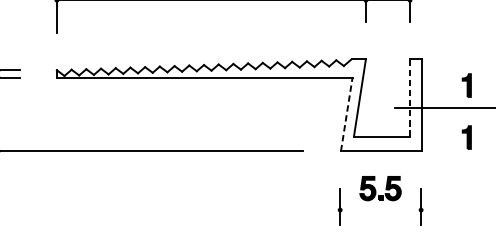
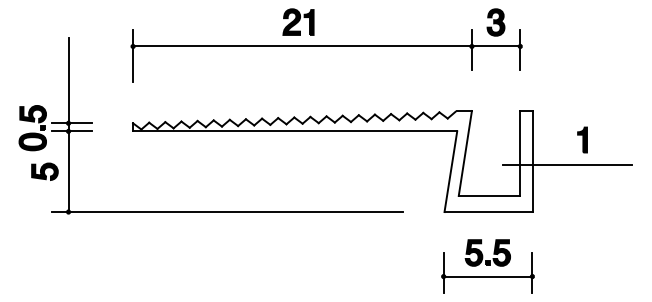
line: (410, 96) -> (520, 152), dashed -> solid
line: (346, 114) -> (450, 171), dashed -> solid
part: (466, 137) -> (582, 196), removed
line: (380, 210) -> (487, 276), added

